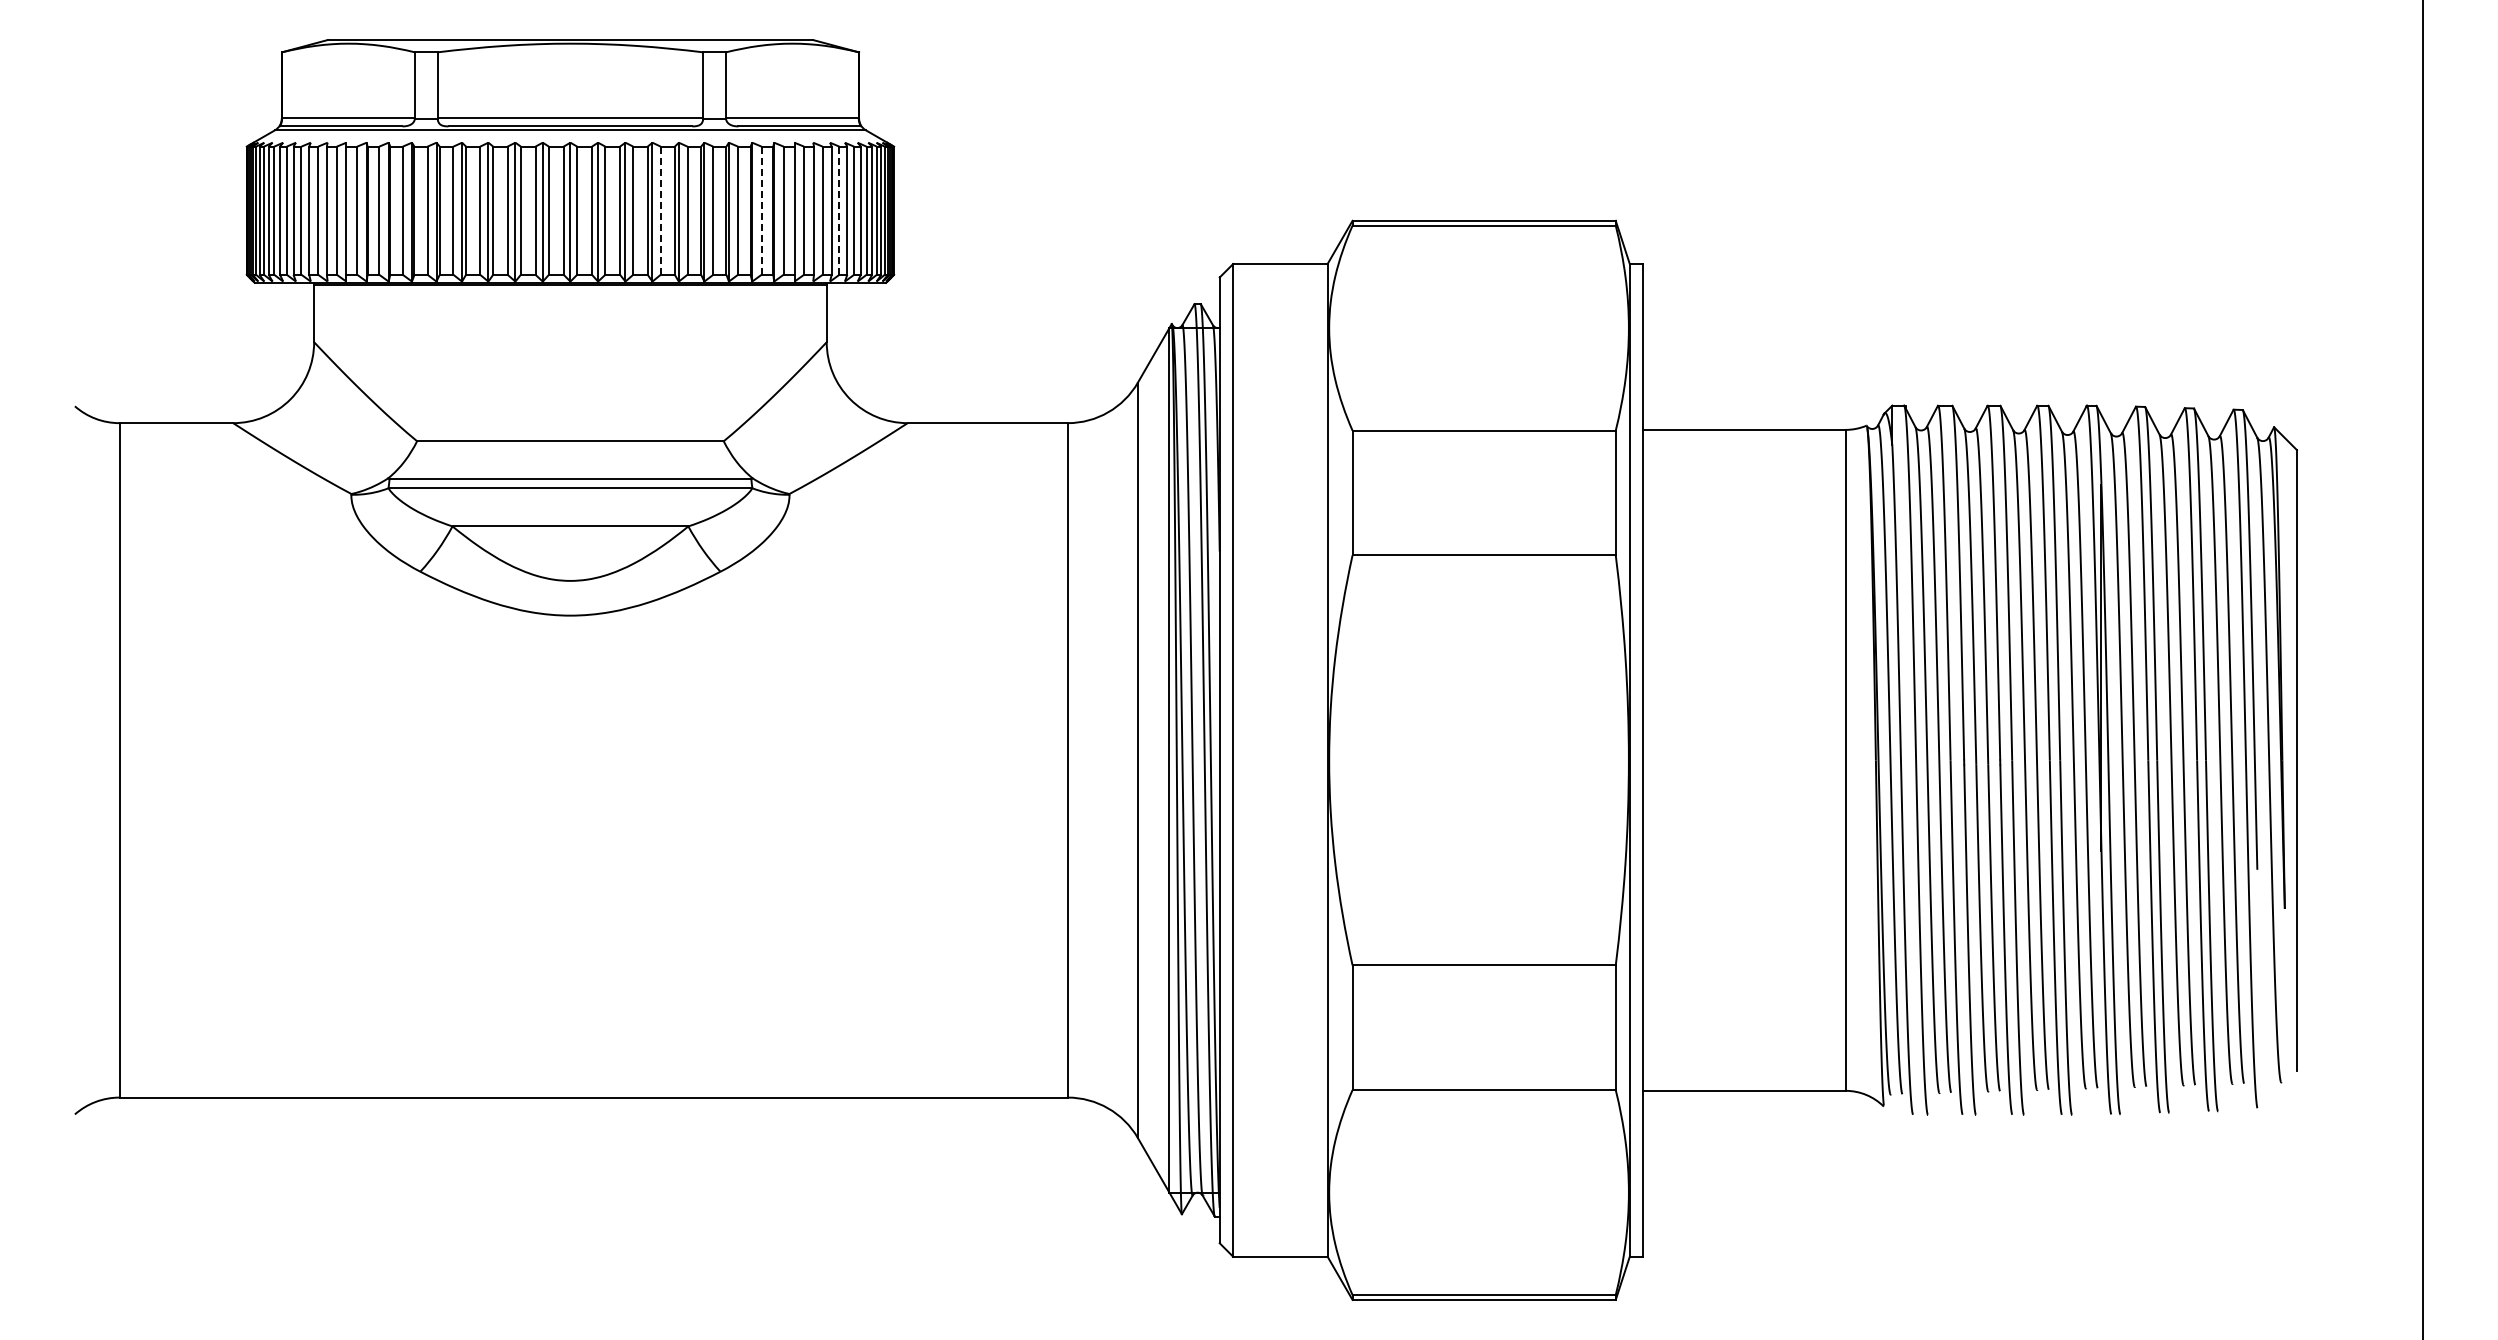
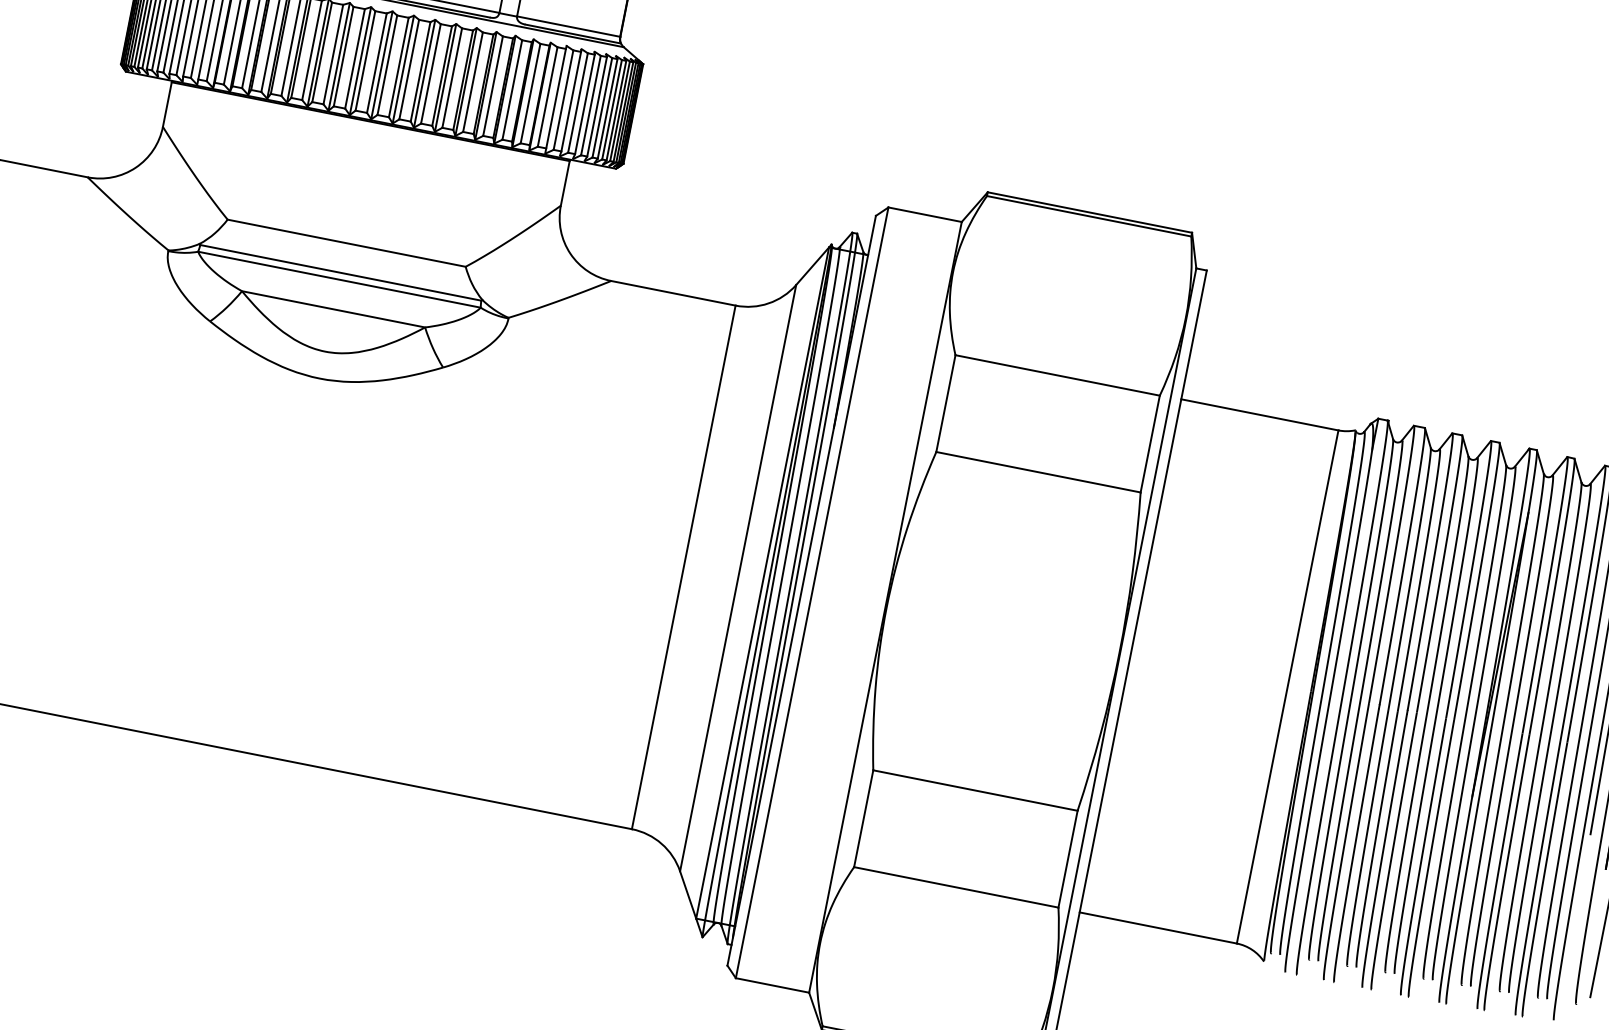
line: (660, 210) -> (452, 77), dashed -> solid
line: (761, 210) -> (530, 93), dashed -> solid
line: (839, 210) -> (591, 105), dashed -> solid

